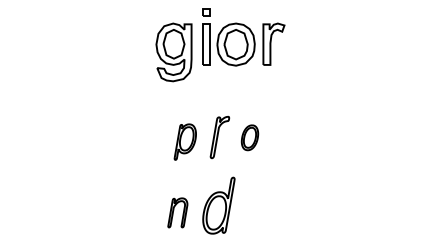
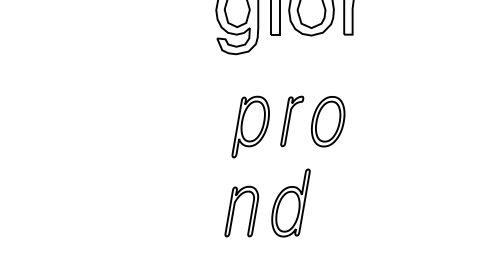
part: (249, 137) -> (327, 121), size x1.67
part: (185, 141) -> (251, 126), size x1.43
part: (177, 212) -> (241, 211), size x1.43

